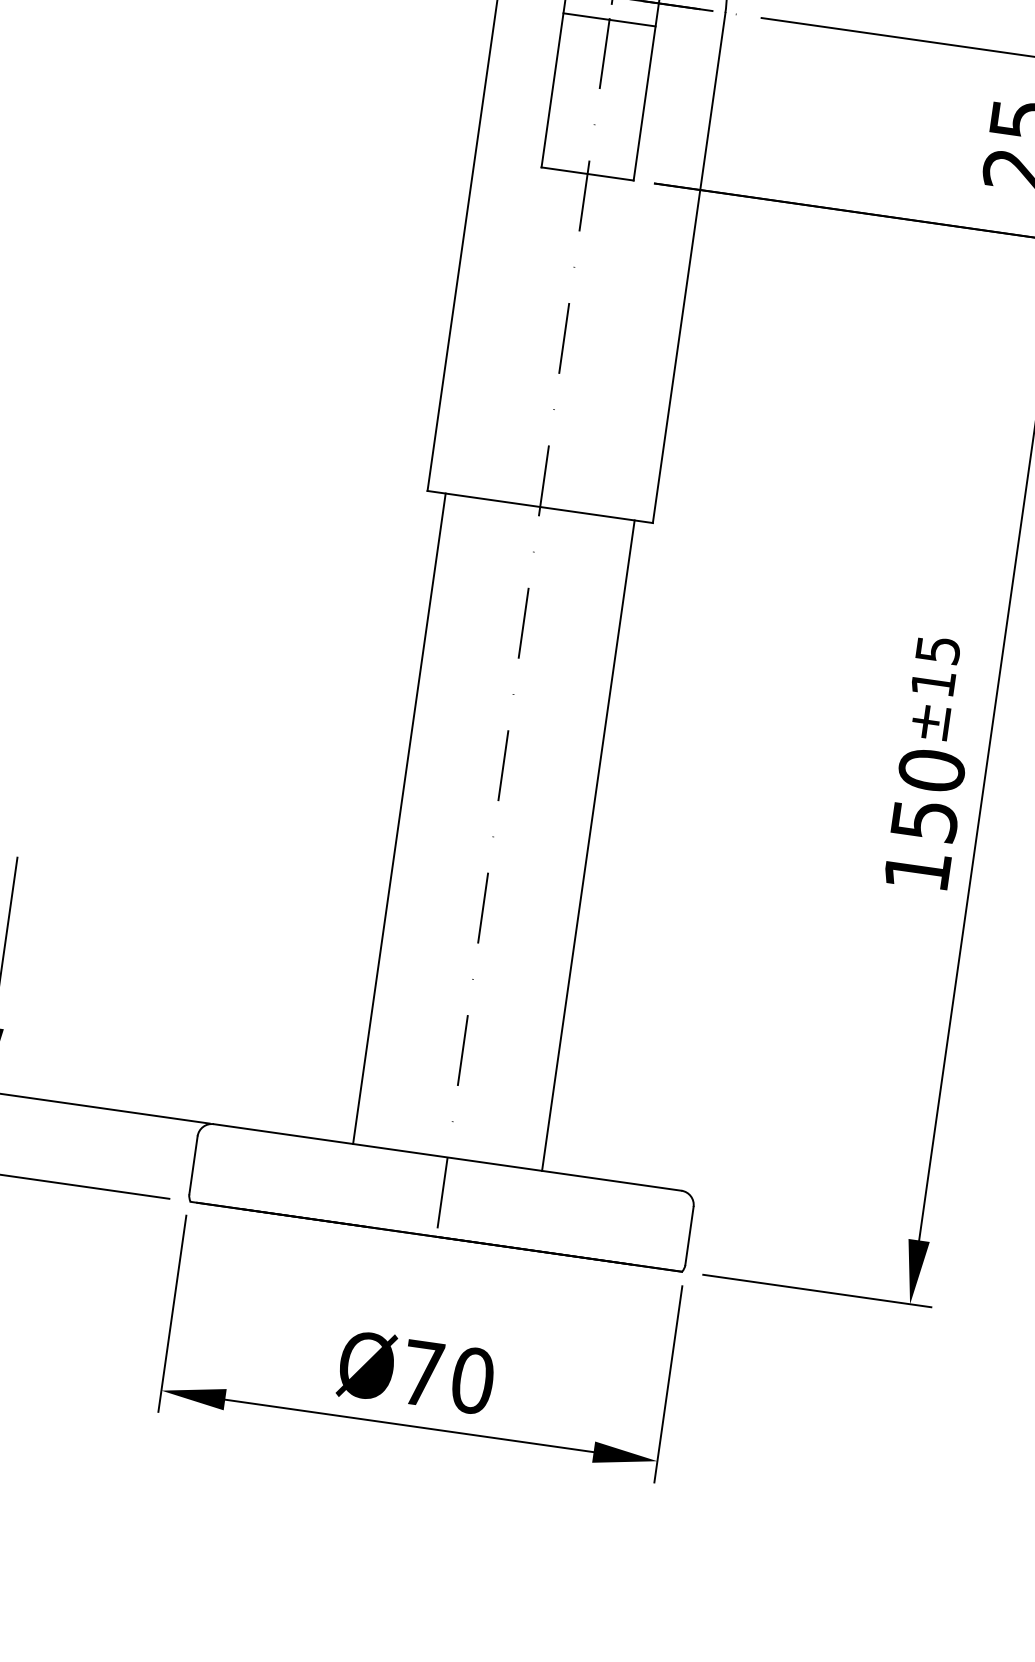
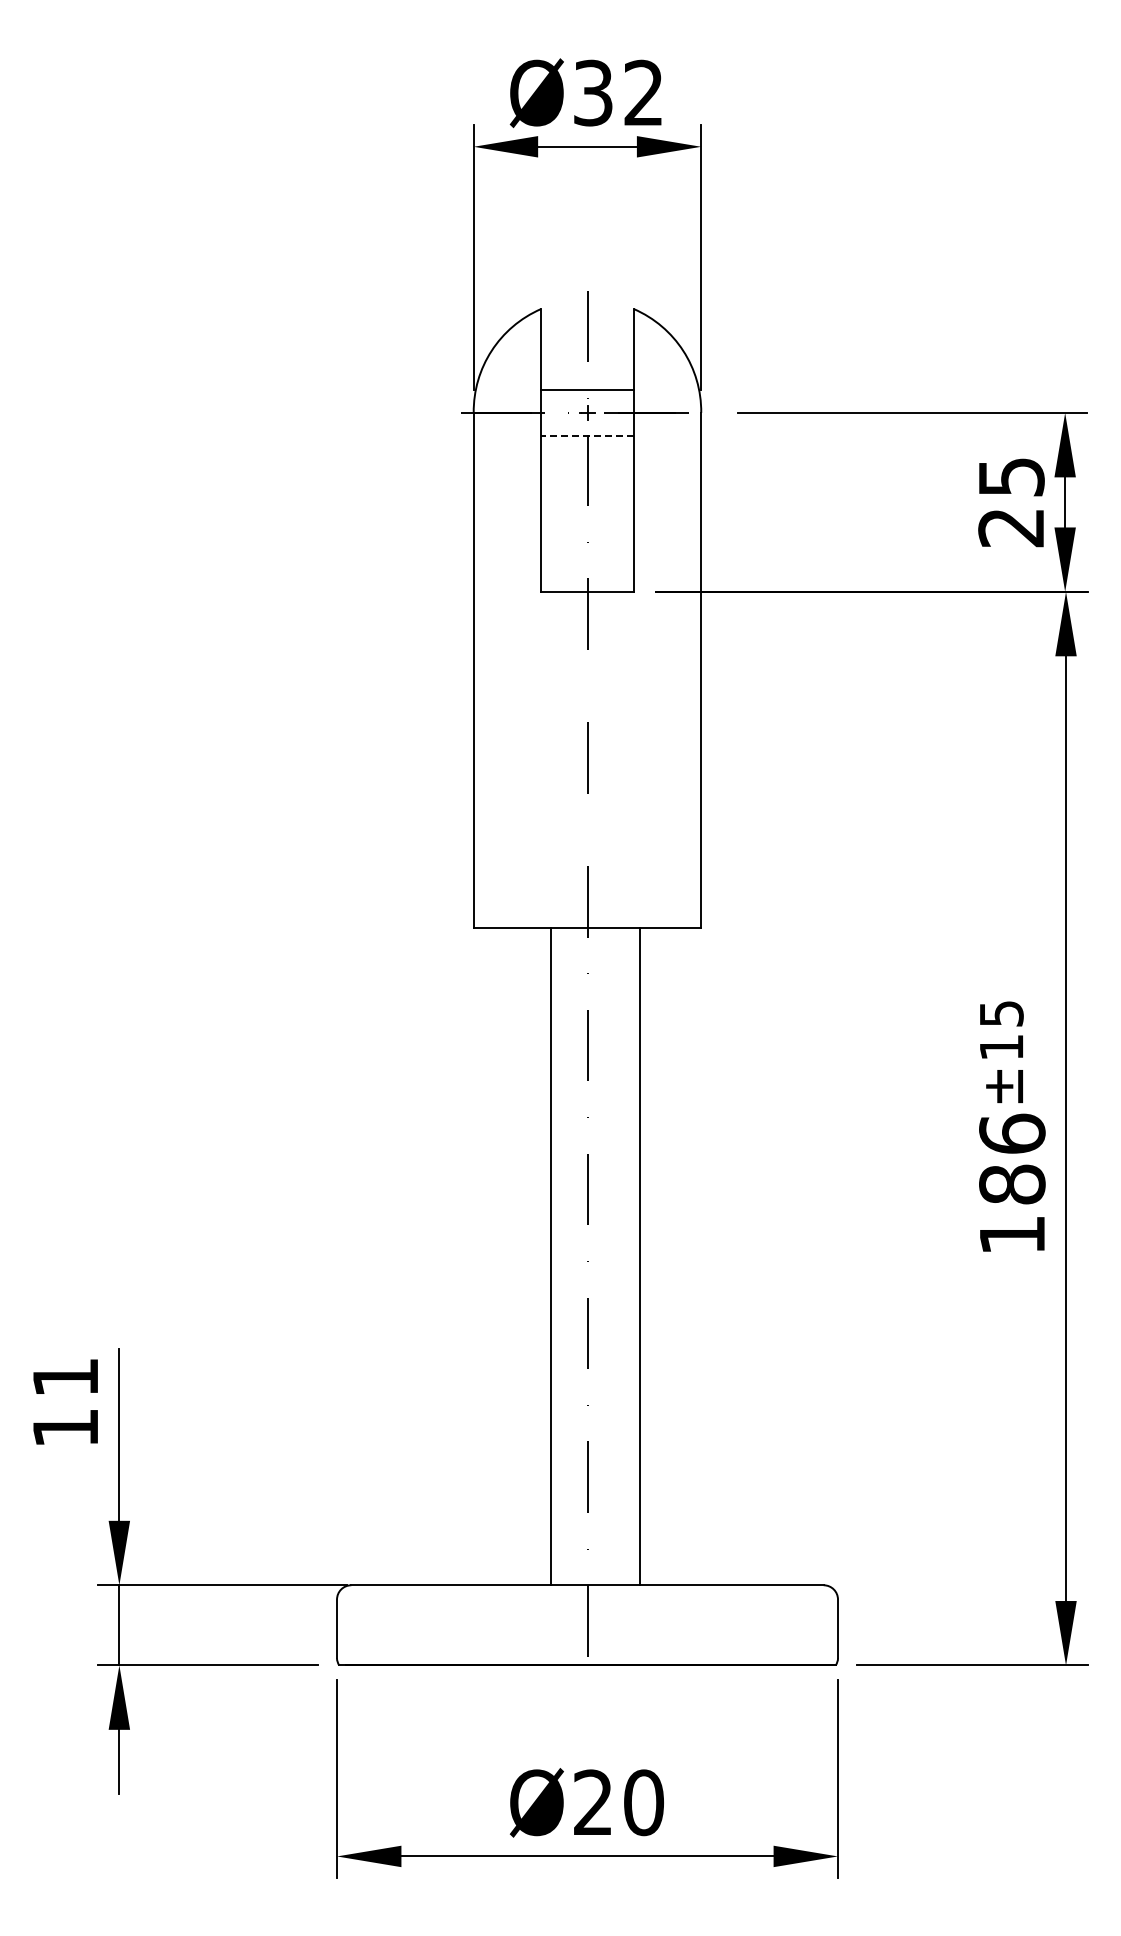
line: (609, 20) -> (587, 436), solid -> dashed
text: (928, 794) -> (1012, 1158), 150 -> 186
line: (399, 818) -> (551, 1256), moved
line: (588, 845) -> (639, 1256), moved
text: (422, 1372) -> (592, 1801), Ø70 -> Ø20

